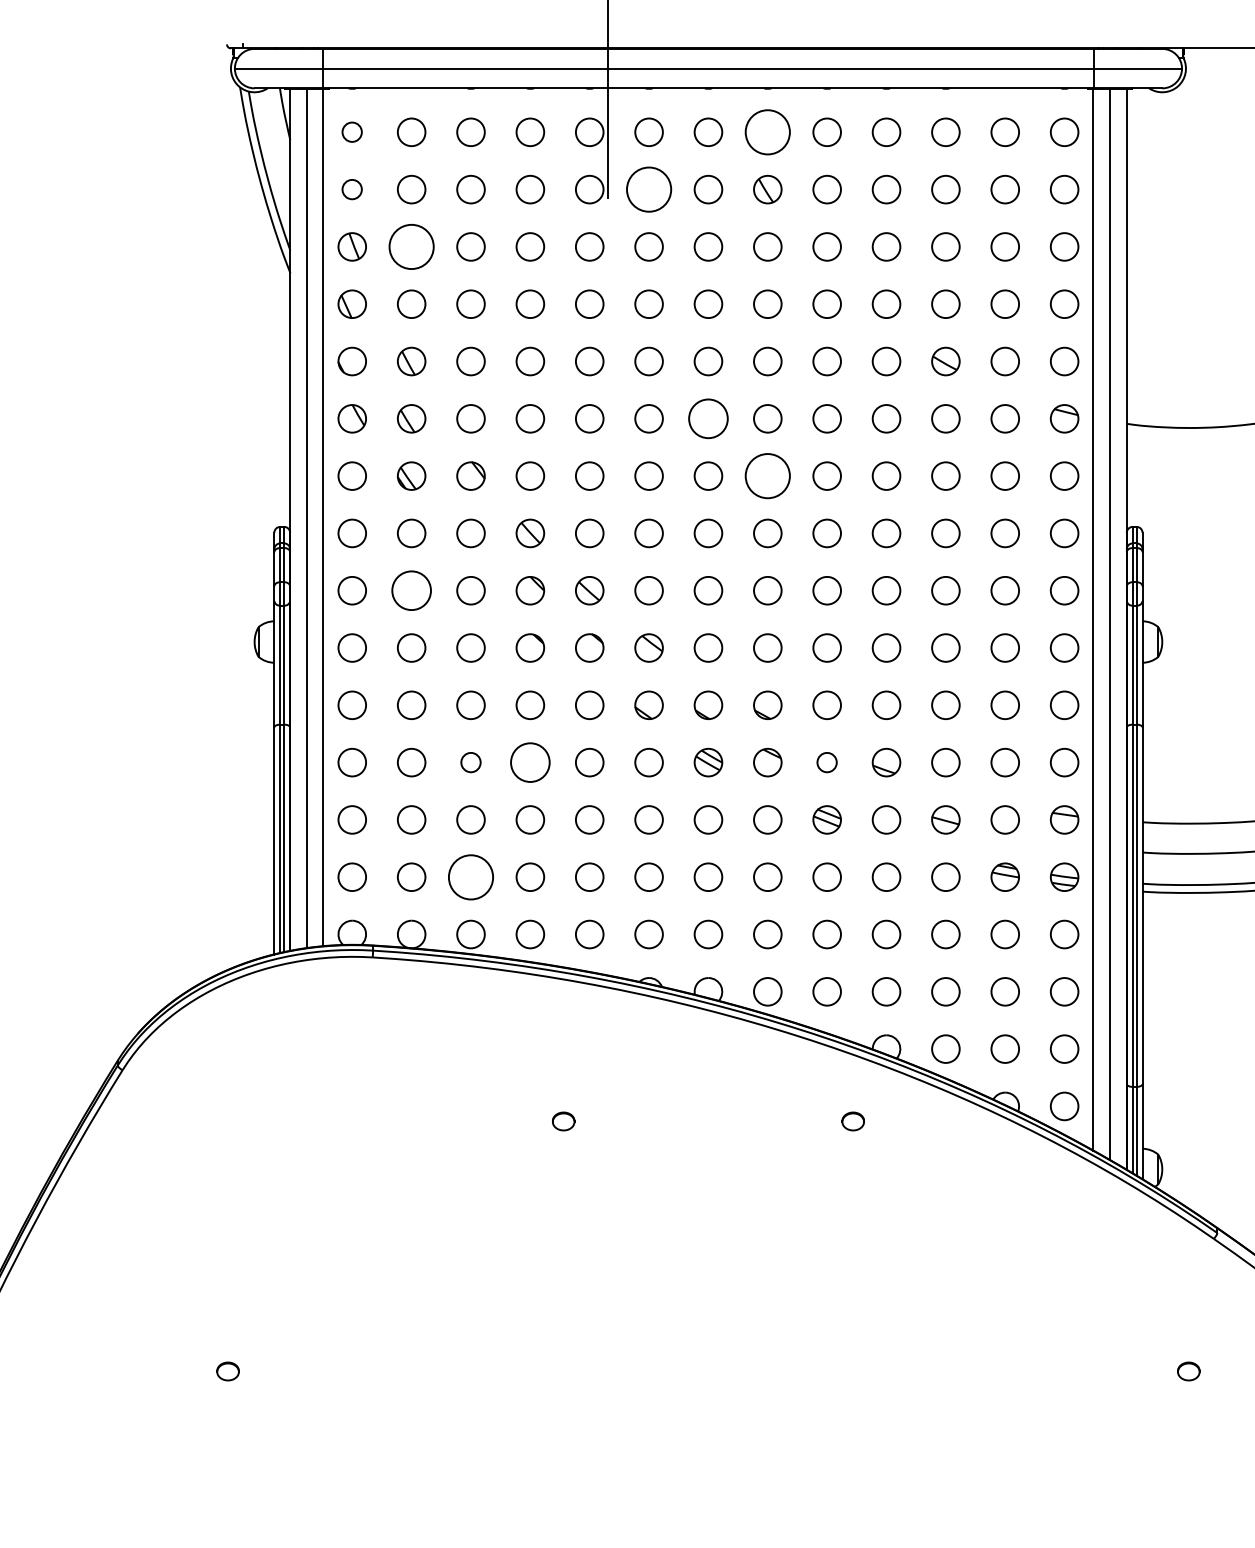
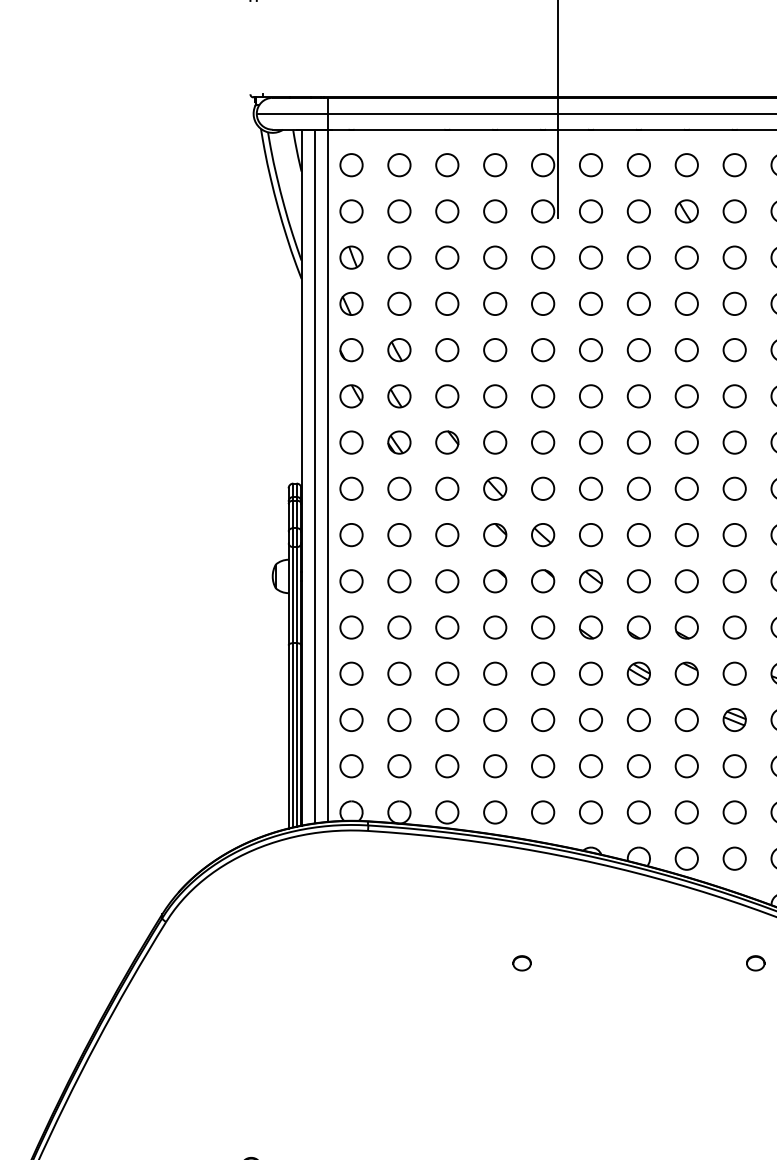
circle: (351, 131) -> (350, 164), size x1.43
circle: (767, 132) -> (686, 165), size x0.62
circle: (351, 189) -> (350, 211), size x1.43
circle: (648, 189) -> (590, 211), size x0.62
circle: (411, 246) -> (399, 257), size x0.62
circle: (708, 418) -> (638, 396), size x0.71
circle: (767, 475) -> (686, 442), size x0.62
circle: (411, 590) -> (399, 534), size x0.71
circle: (470, 762) -> (446, 673), size x1.43
circle: (530, 762) -> (495, 673), size x0.71
circle: (826, 762) -> (734, 673), size x1.43
circle: (470, 876) -> (446, 765), size x0.62

